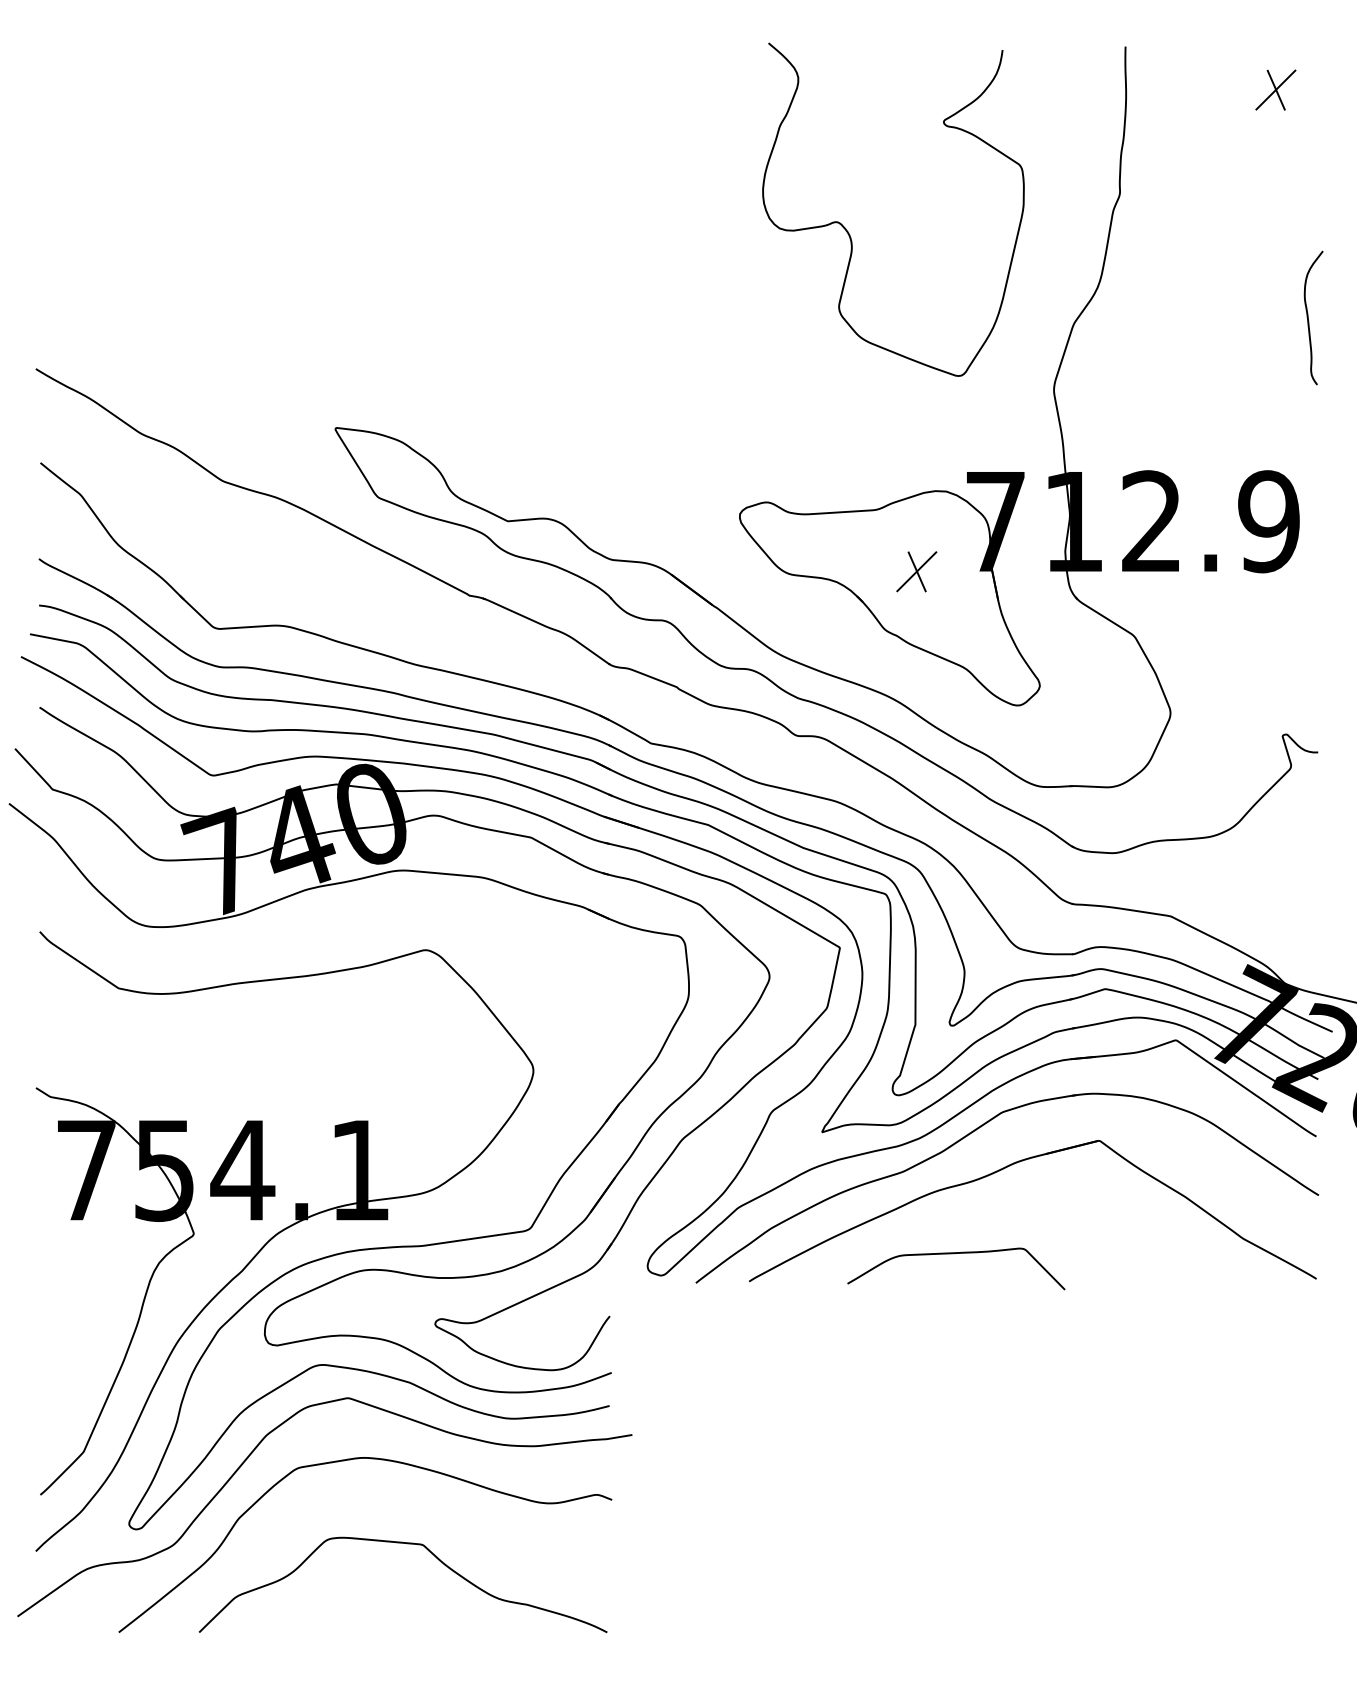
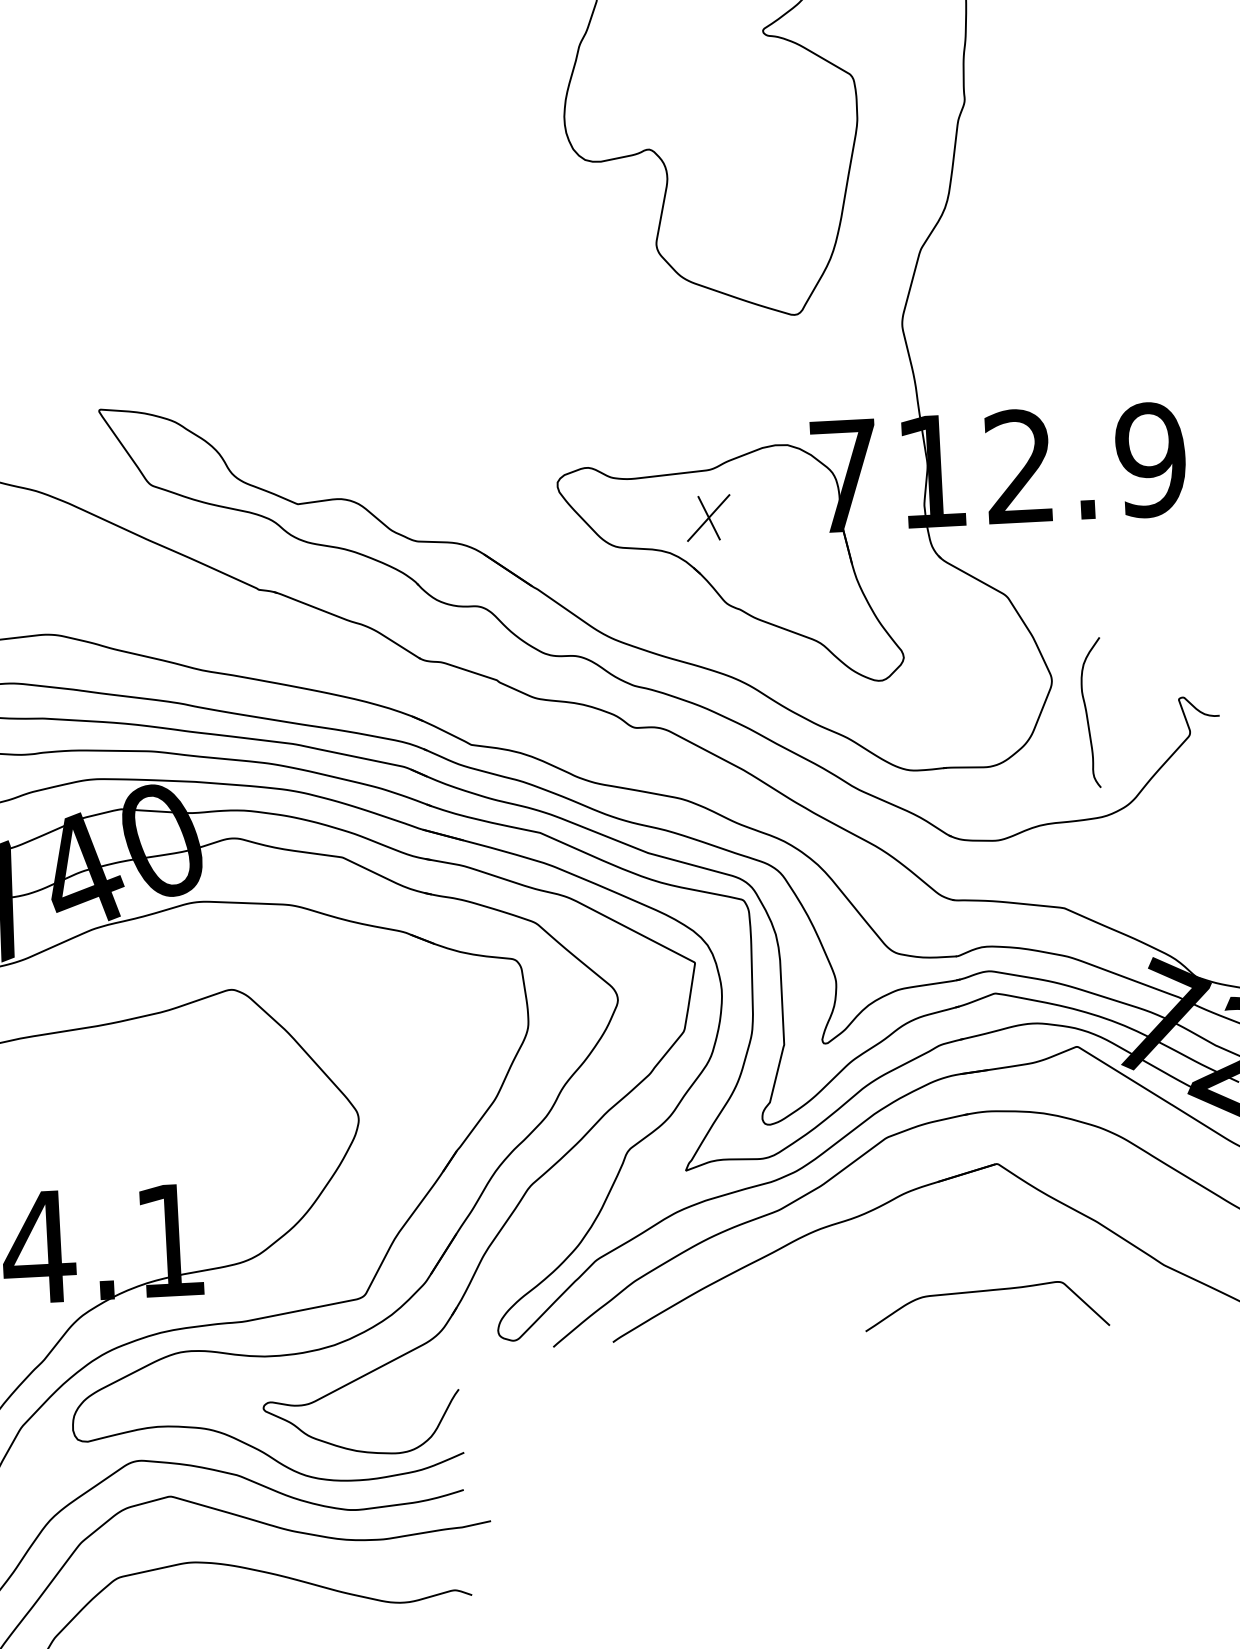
curve: (1308, 317) -> (1087, 712), moved
part: (916, 571) -> (708, 517), moved
curve: (954, 1254) -> (983, 1292), moved

